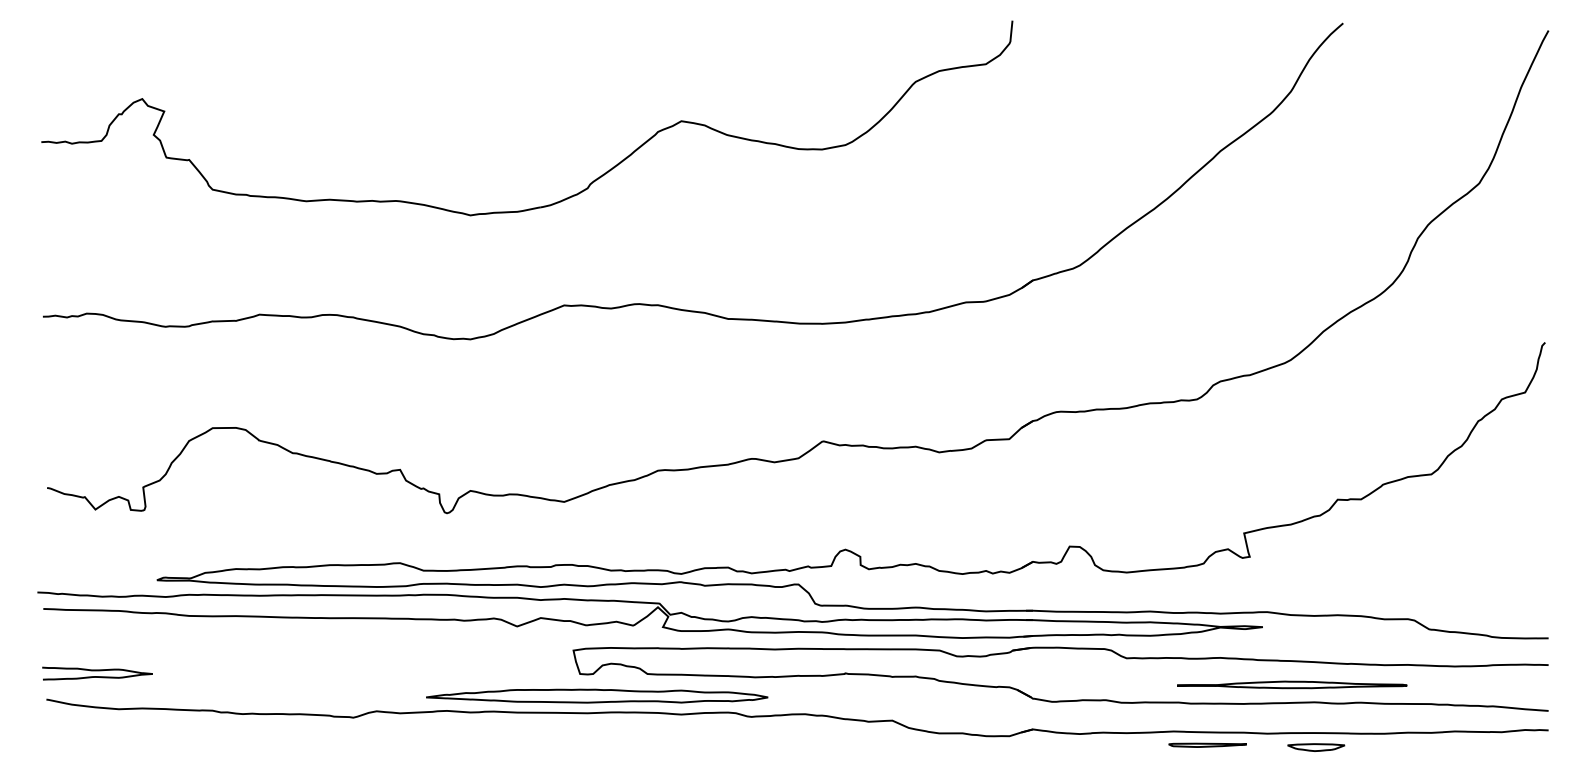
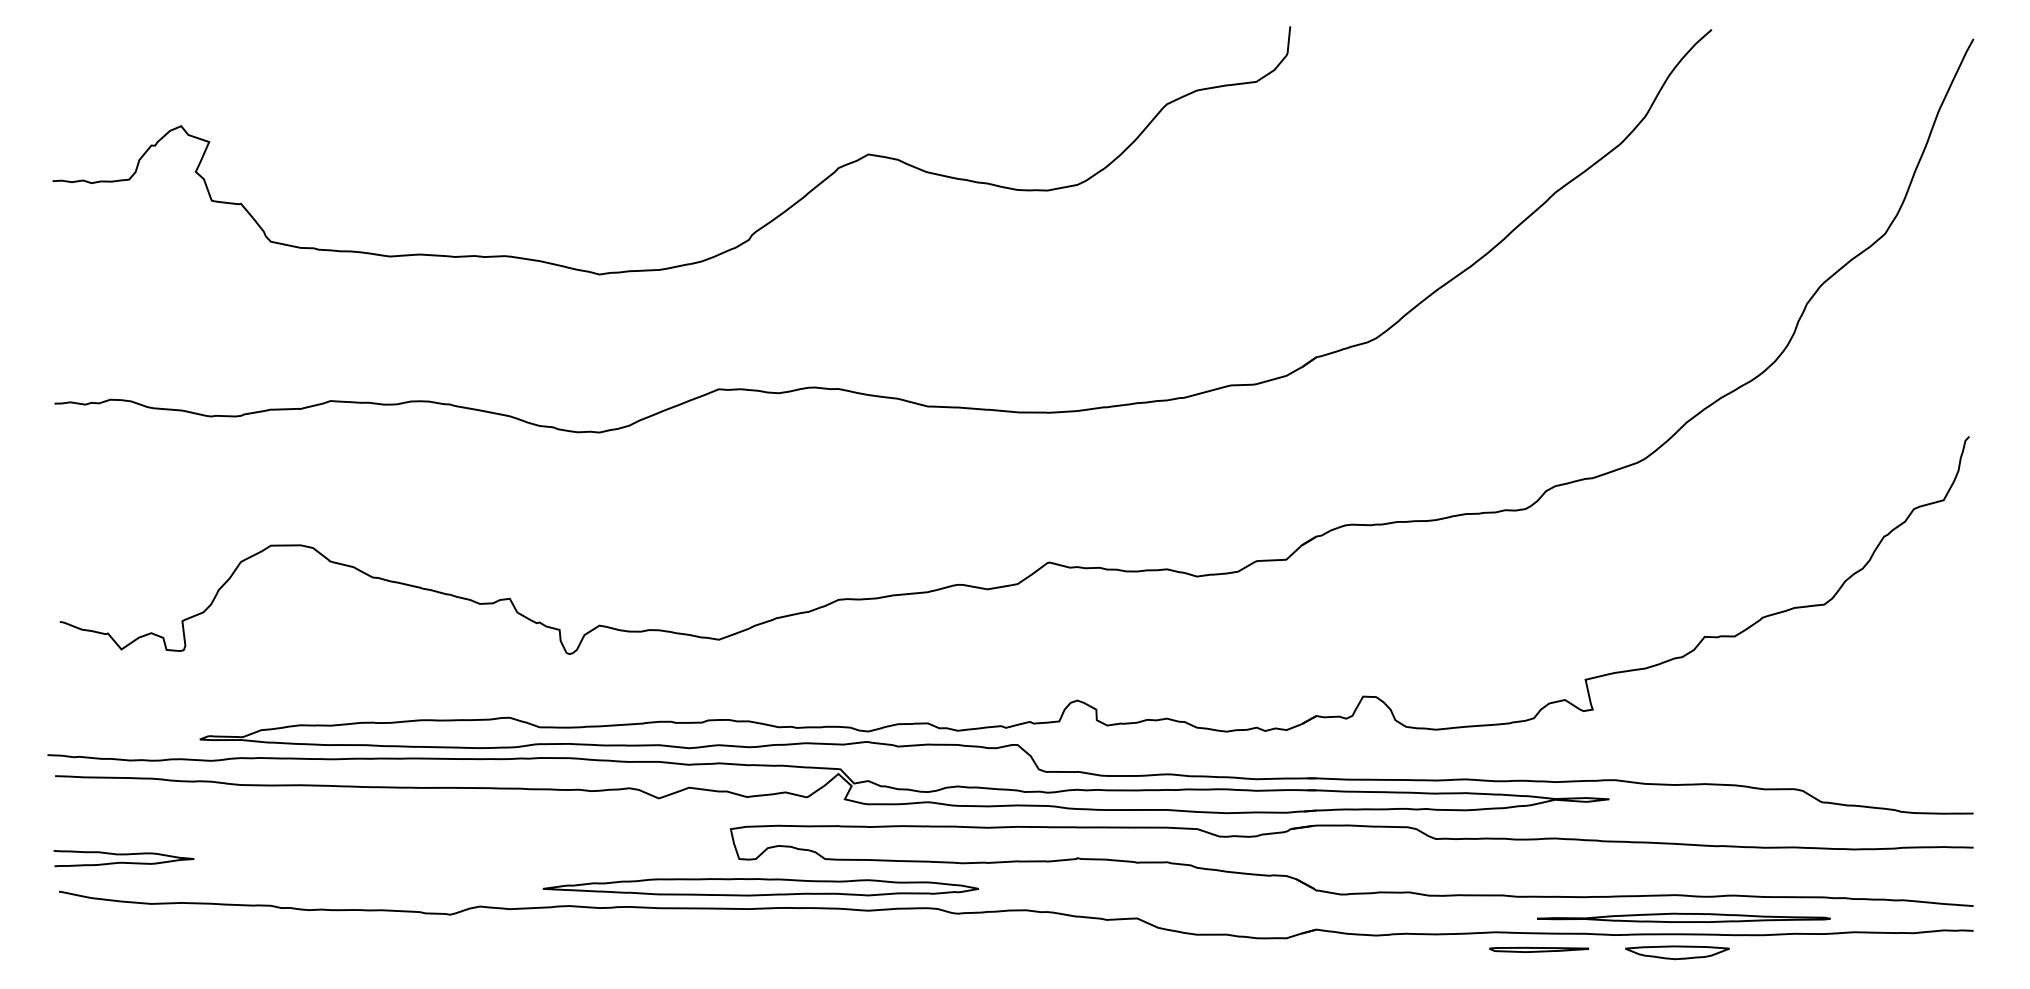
part: (1291, 684) -> (1683, 917), moved
part: (1316, 747) -> (1677, 952), size x1.43

